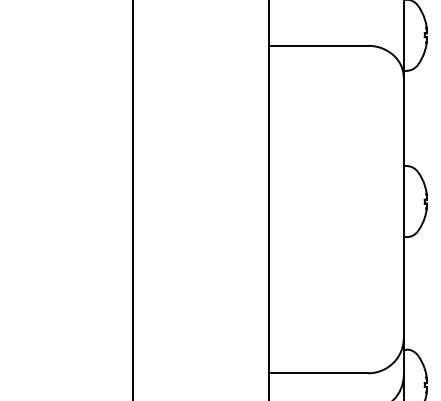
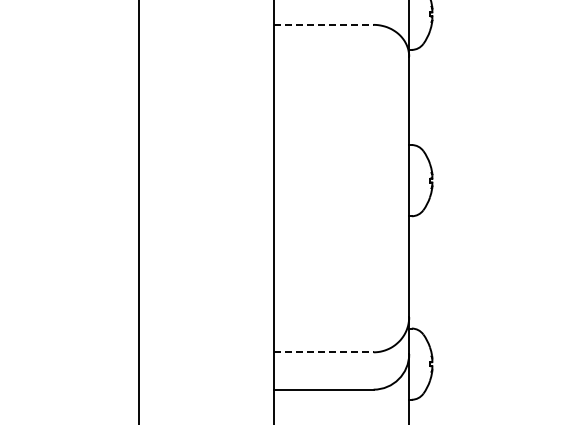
line: (318, 45) -> (323, 24), solid -> dashed
line: (318, 373) -> (323, 352), solid -> dashed

